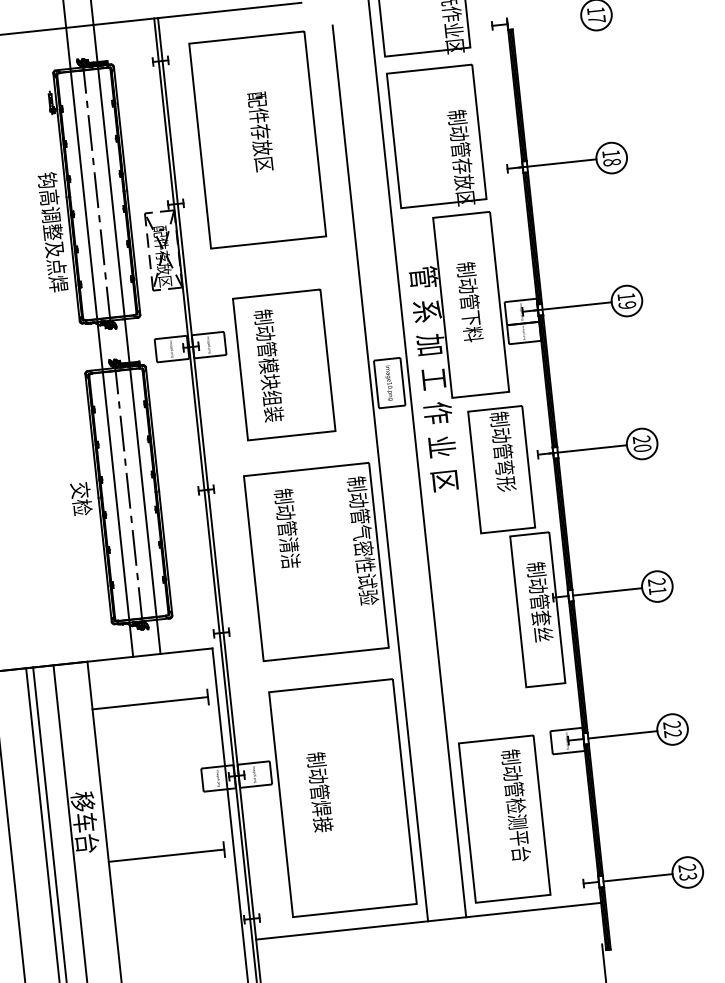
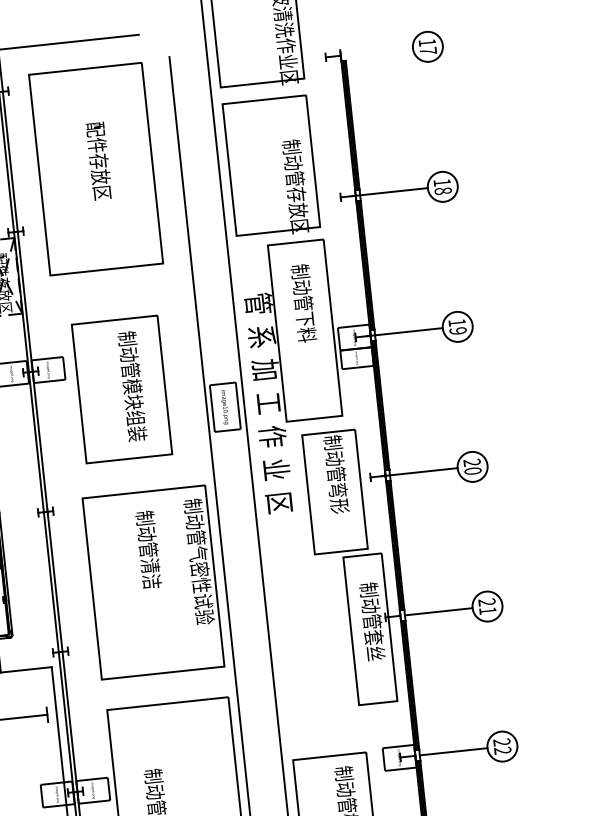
text: (469, 302) -> (303, 303), moved
text: (268, 365) -> (132, 386), moved
text: (286, 528) -> (147, 549), moved

